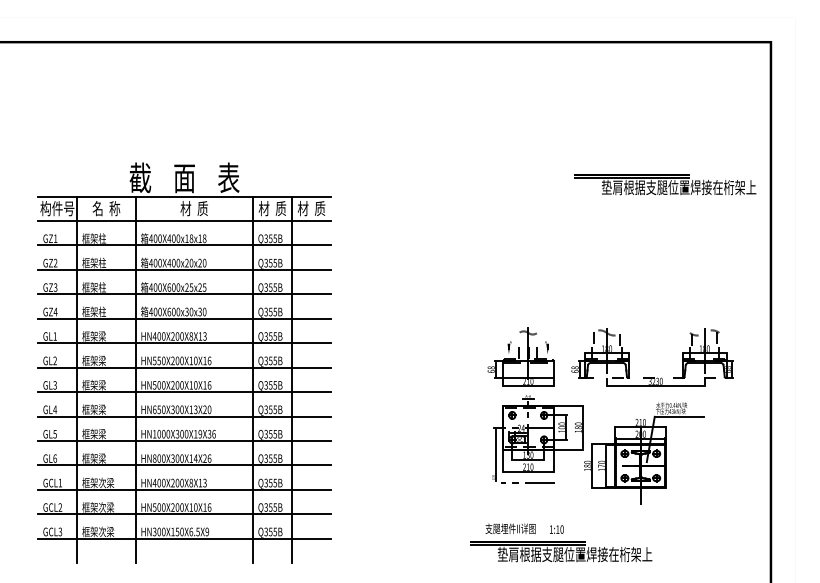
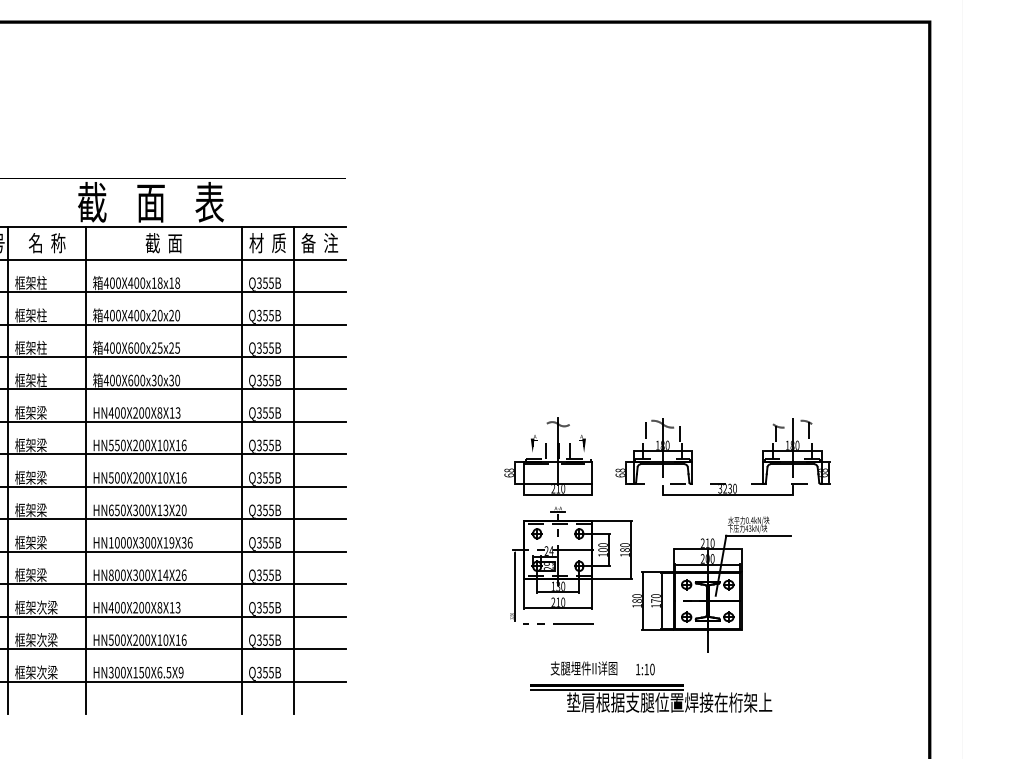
part: (665, 184) -> (789, 211), removed
text: (193, 208) -> (162, 243), 材  质 -> 截  面
text: (311, 208) -> (319, 243), 材  质 -> 备  注
part: (614, 426) -> (672, 548), moved

